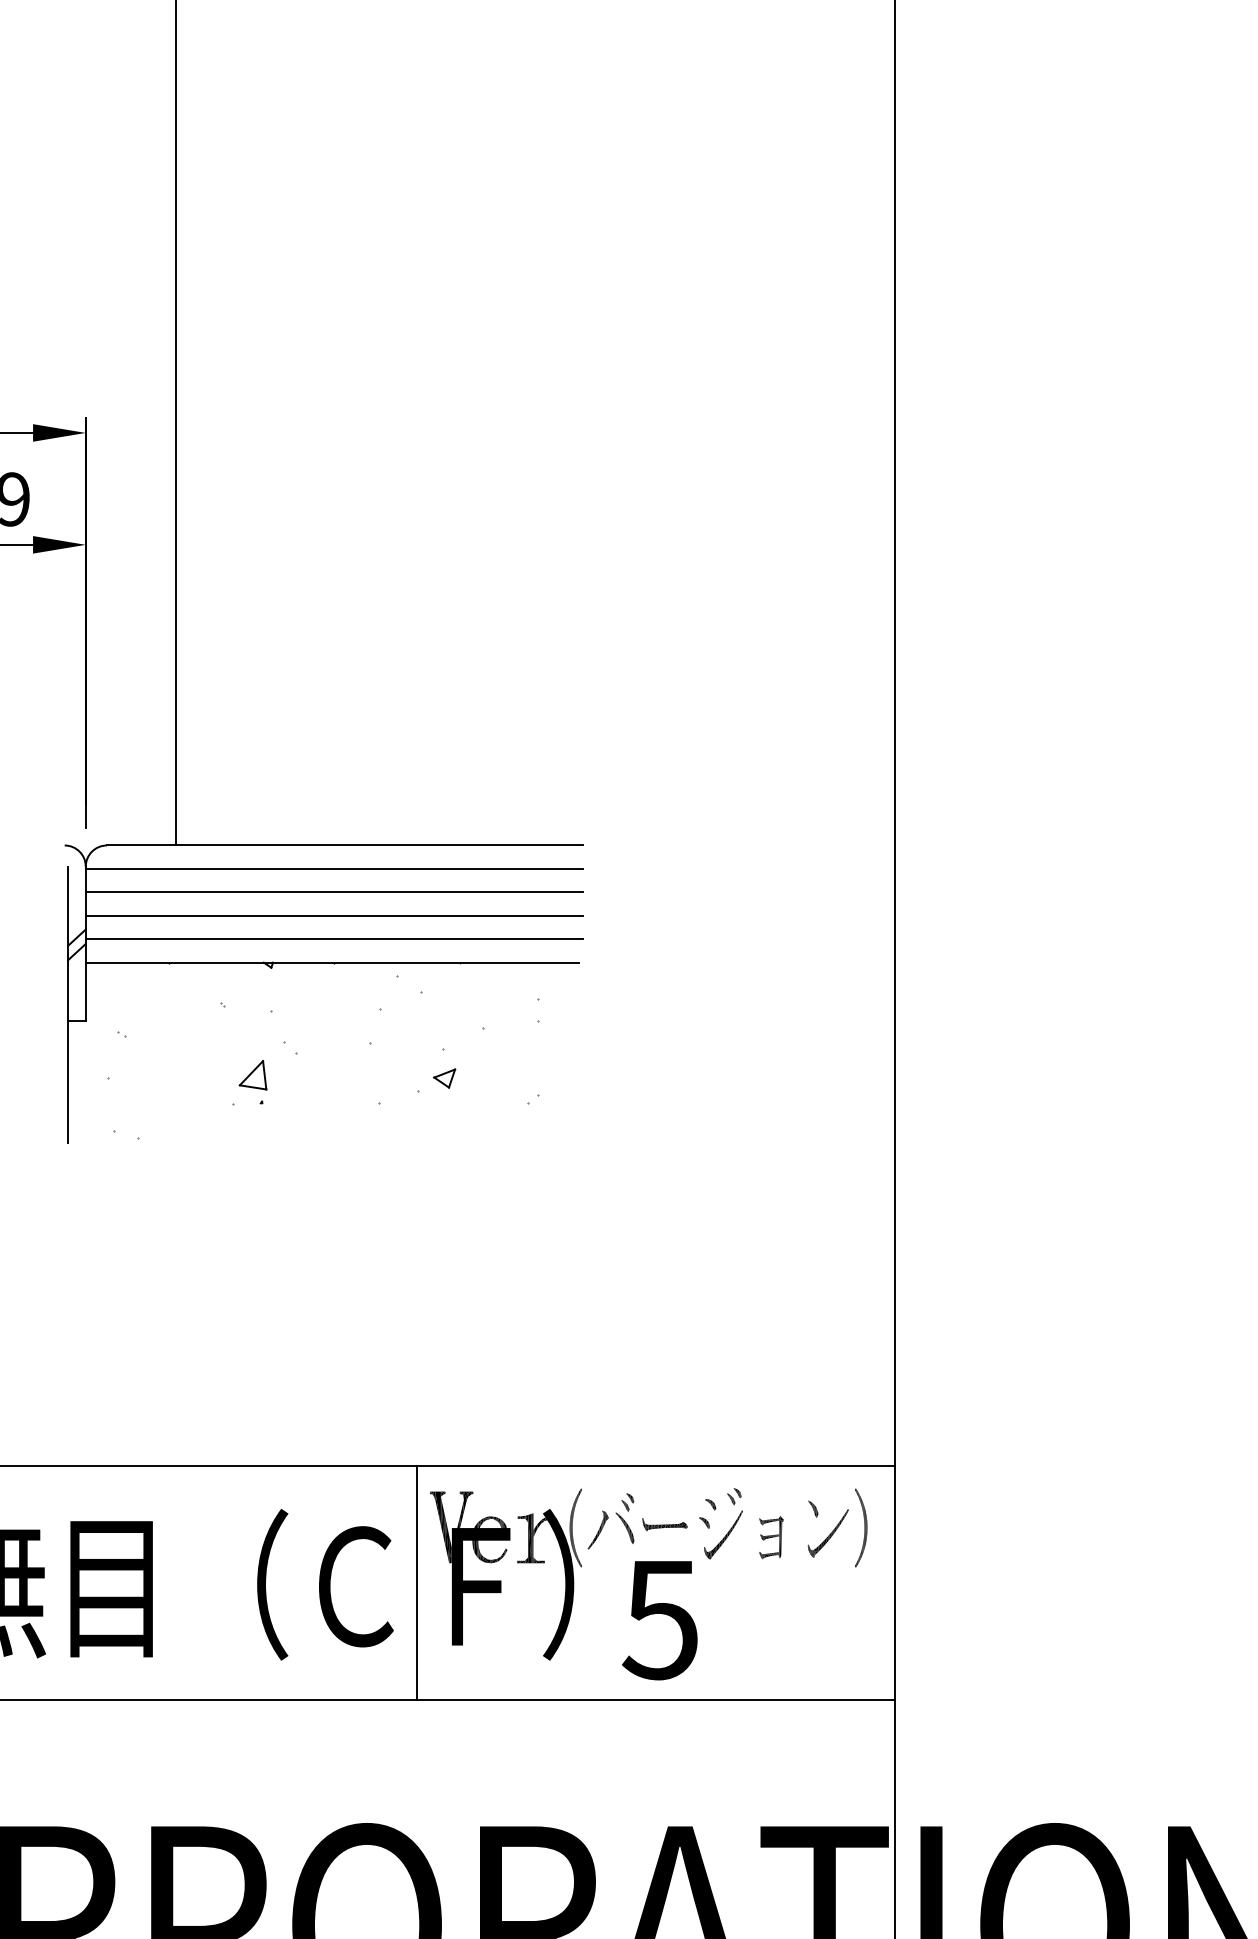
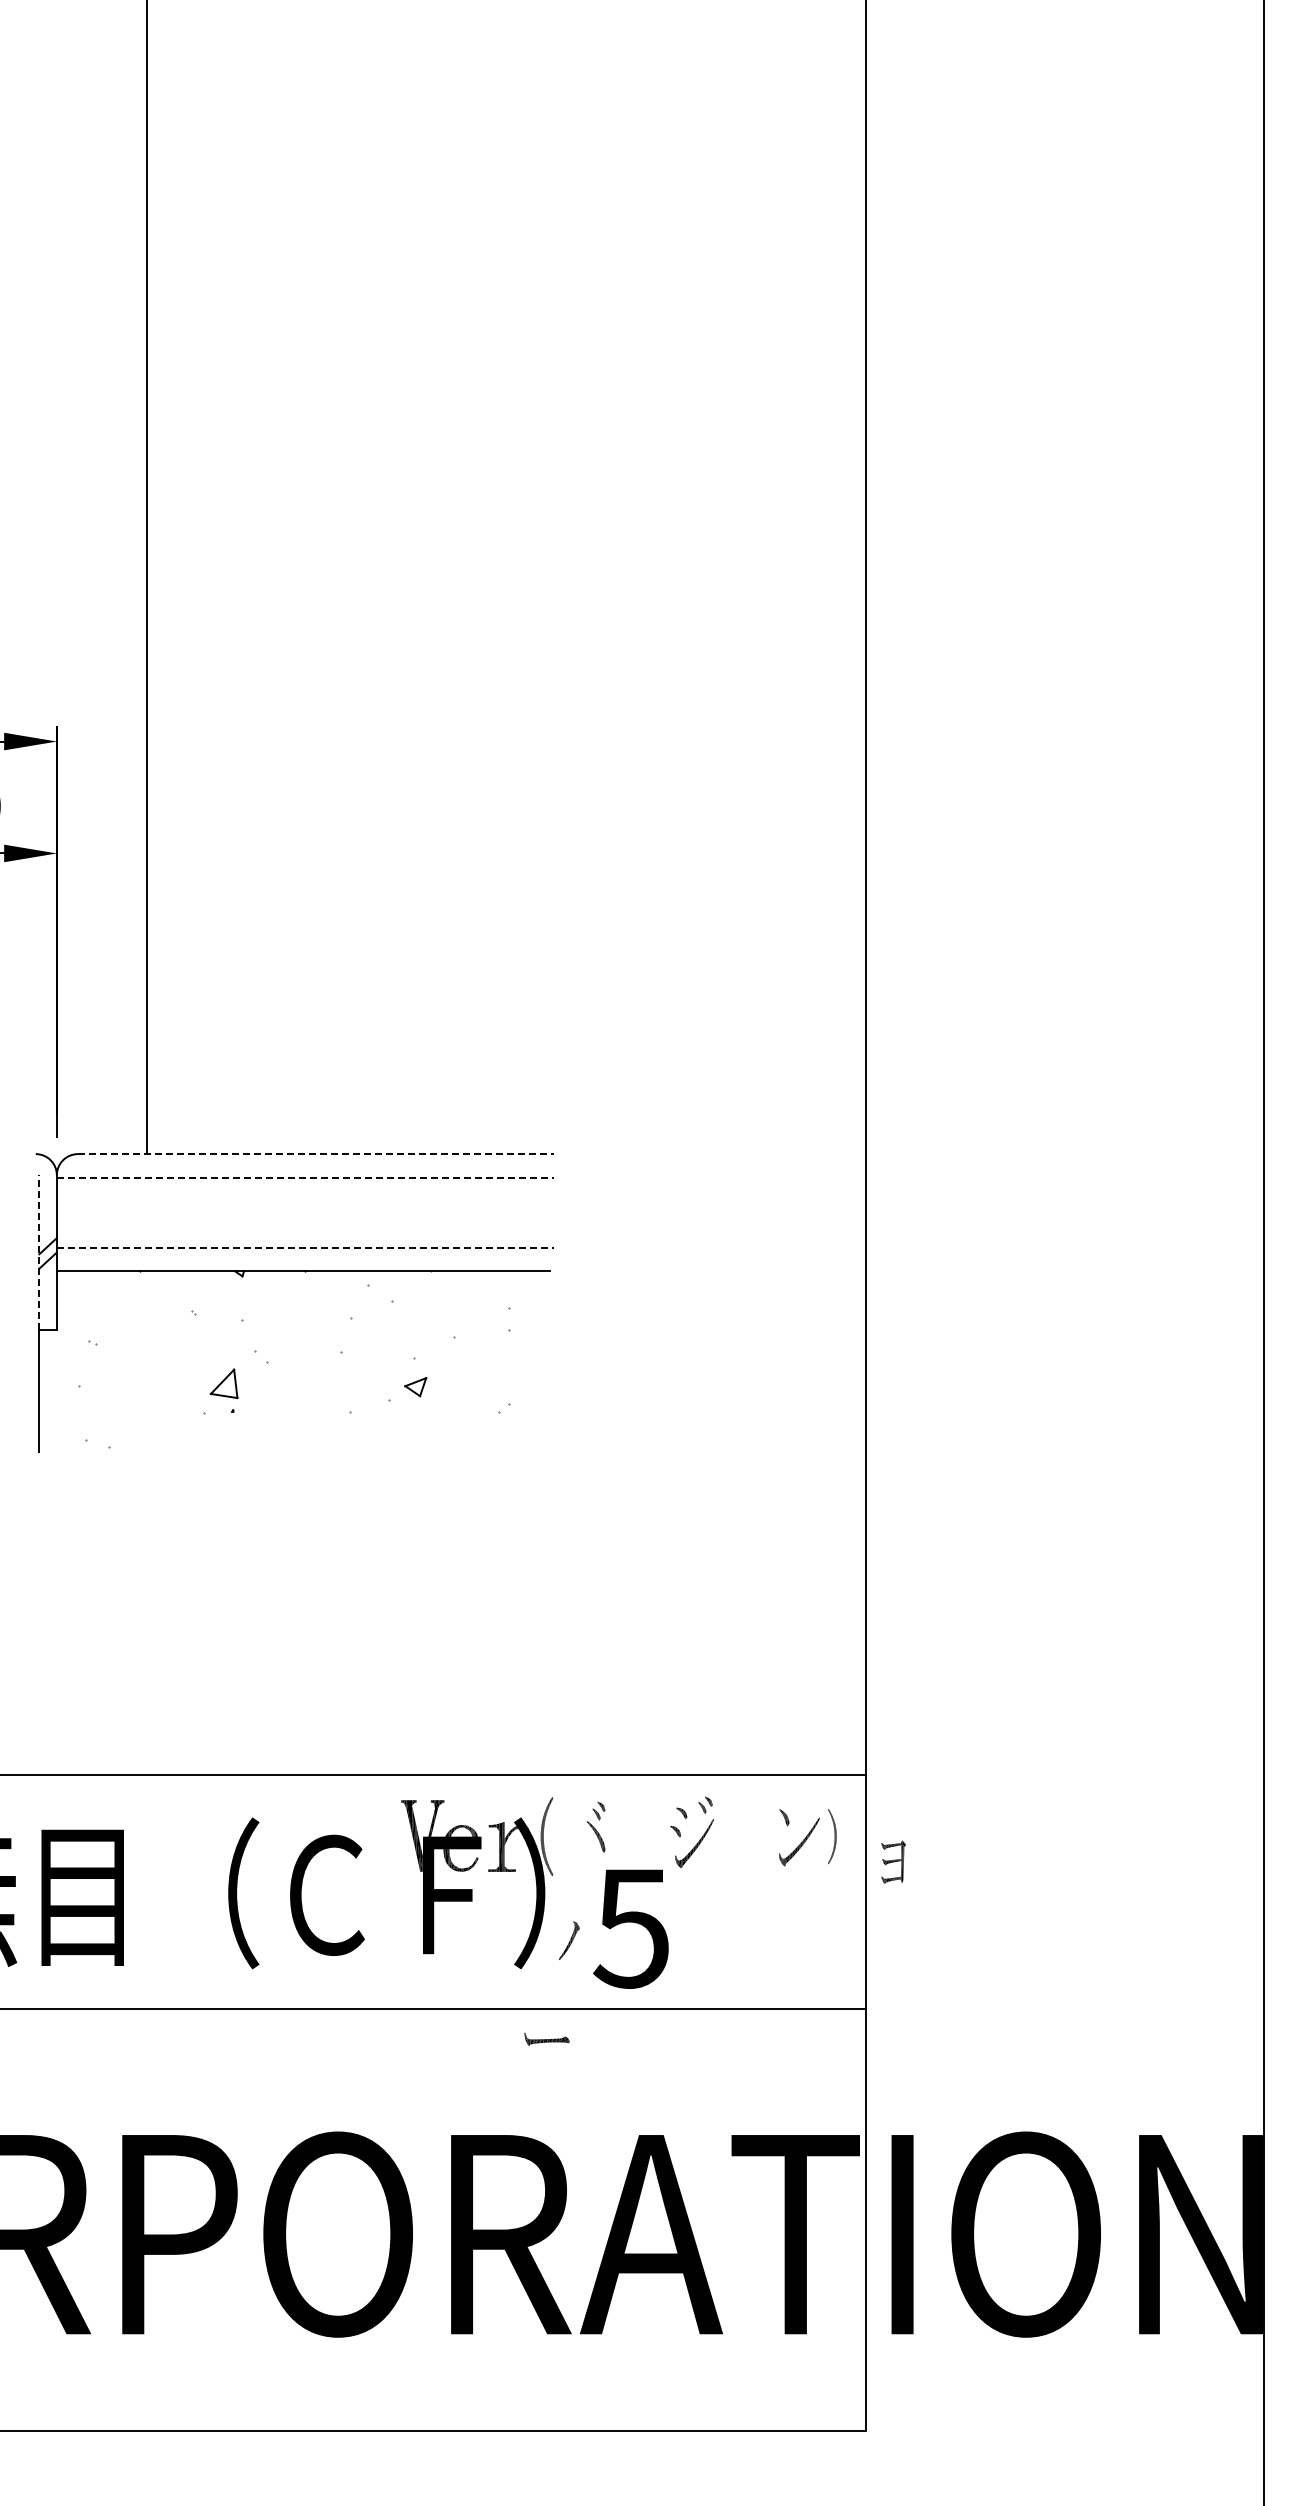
line: (344, 845) -> (315, 1154), solid -> dashed
line: (334, 868) -> (305, 1177), solid -> dashed
line: (333, 891) -> (304, 1200), removed
line: (333, 915) -> (304, 1224), removed
line: (334, 938) -> (305, 1247), solid -> dashed
line: (68, 943) -> (39, 1252), solid -> dashed
part: (664, 1523) -> (546, 2038), moved
part: (861, 1527) -> (832, 1836), size x0.7
part: (597, 1529) -> (568, 1940), moved
part: (771, 1536) -> (893, 1861), moved
line: (416, 1582) -> (387, 1891), removed

